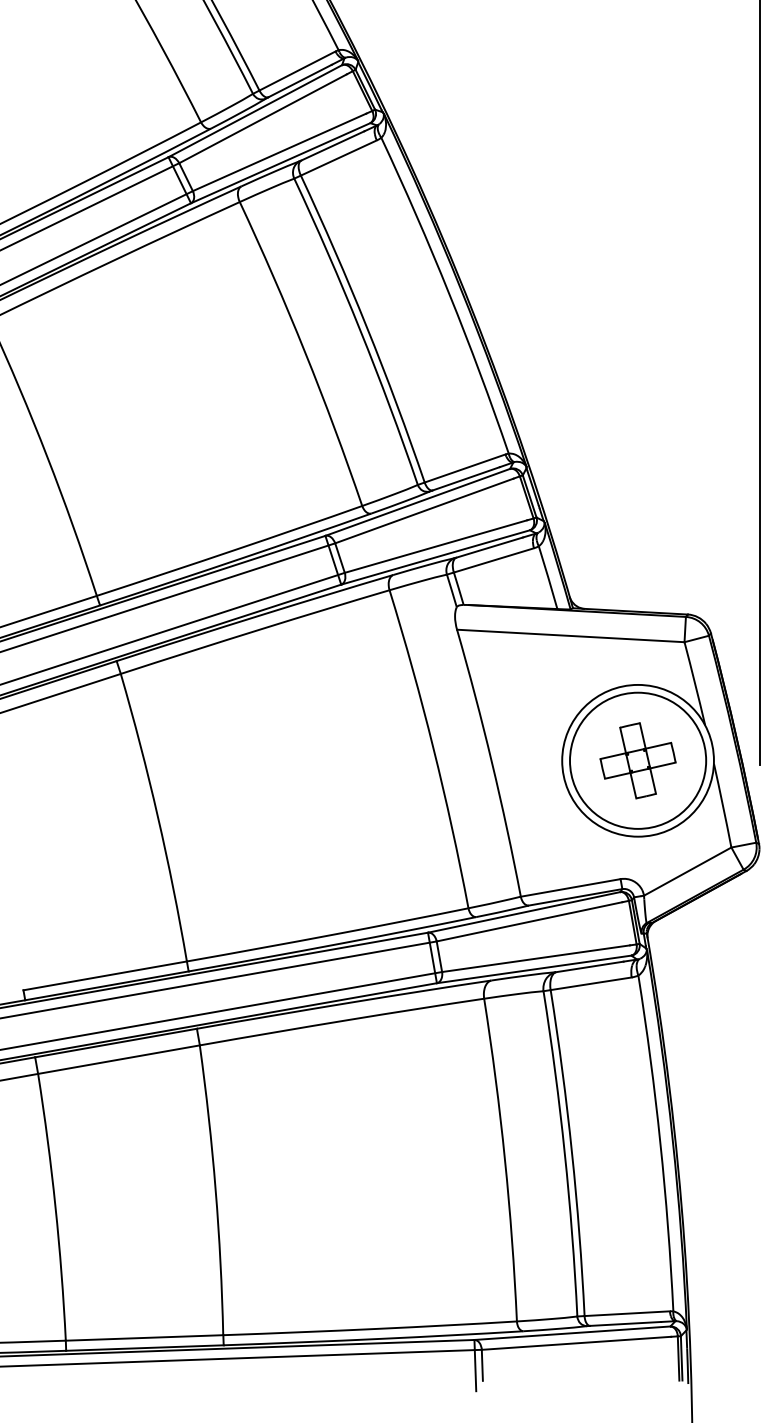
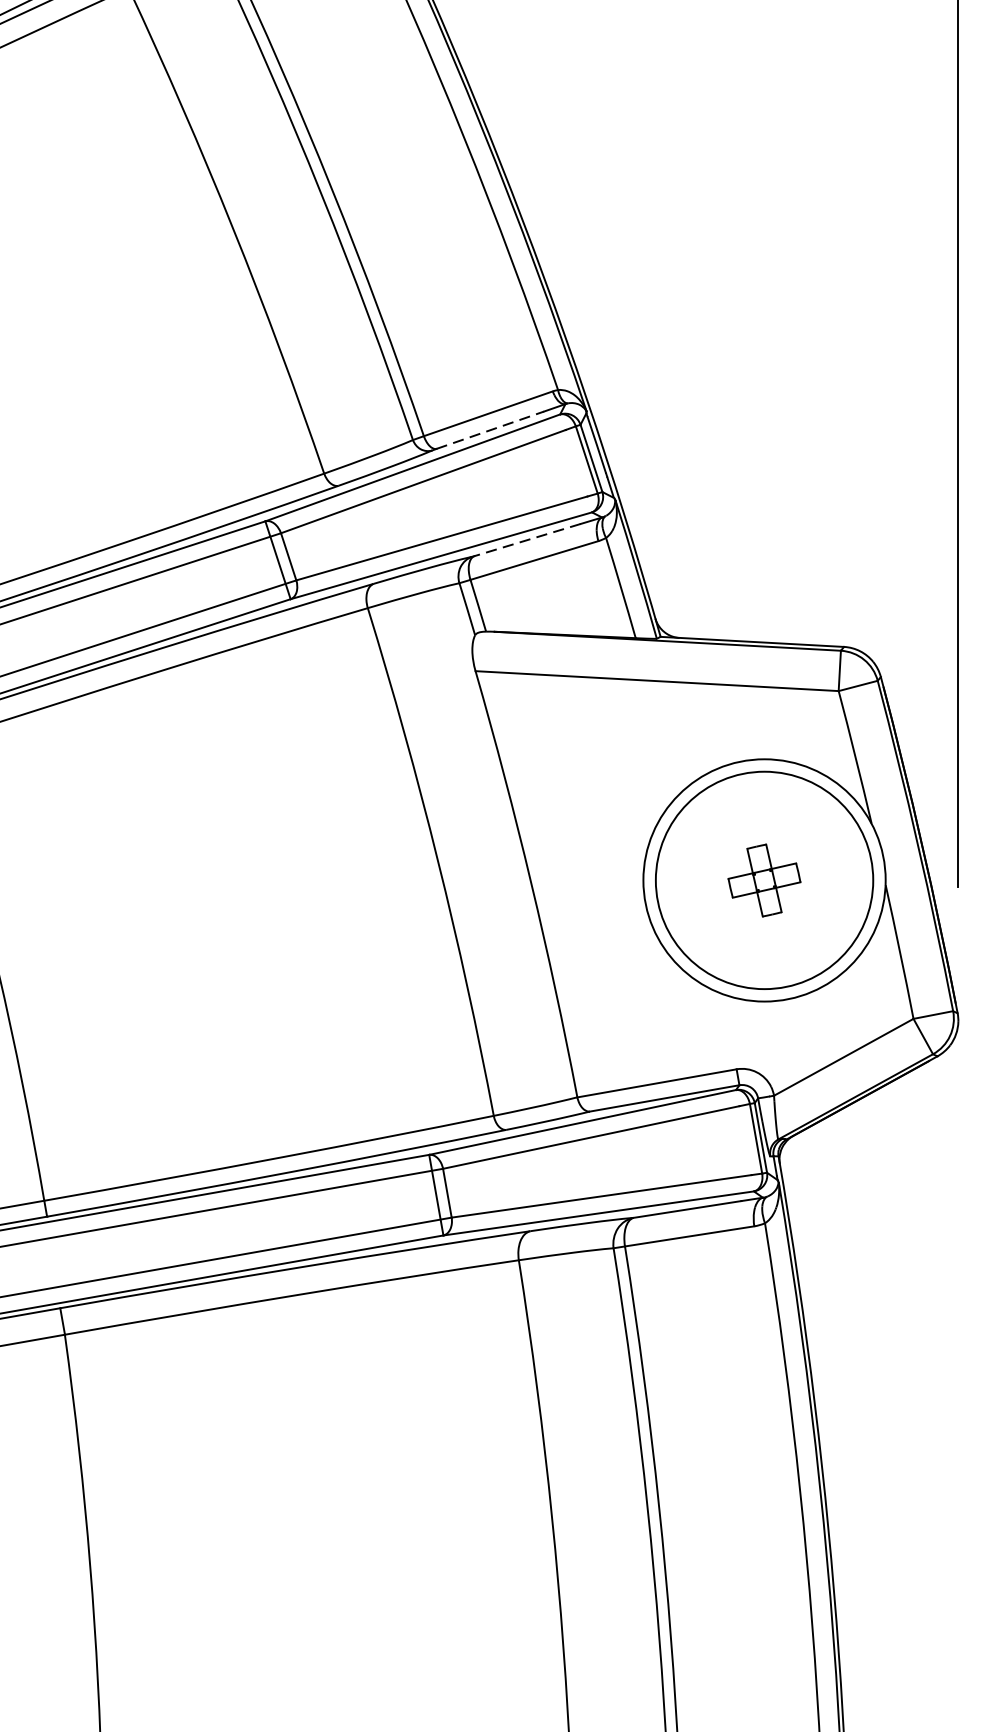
line: (466, 478) -> (490, 429), solid -> dashed
line: (489, 547) -> (527, 539), solid -> dashed
part: (637, 760) -> (763, 879), size x0.6

